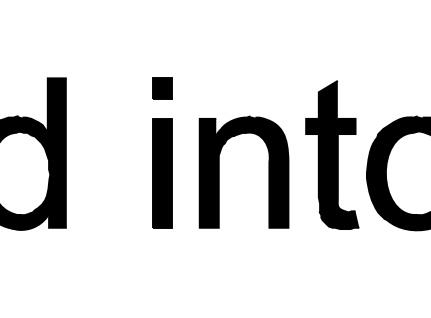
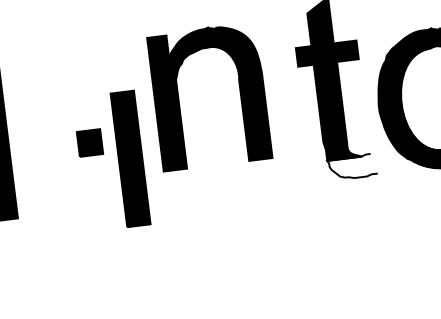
part: (162, 88) -> (90, 143), moved
part: (219, 171) -> (179, 99), moved
part: (162, 173) -> (130, 159), moved
fill: (339, 220) -> (352, 167), removed

